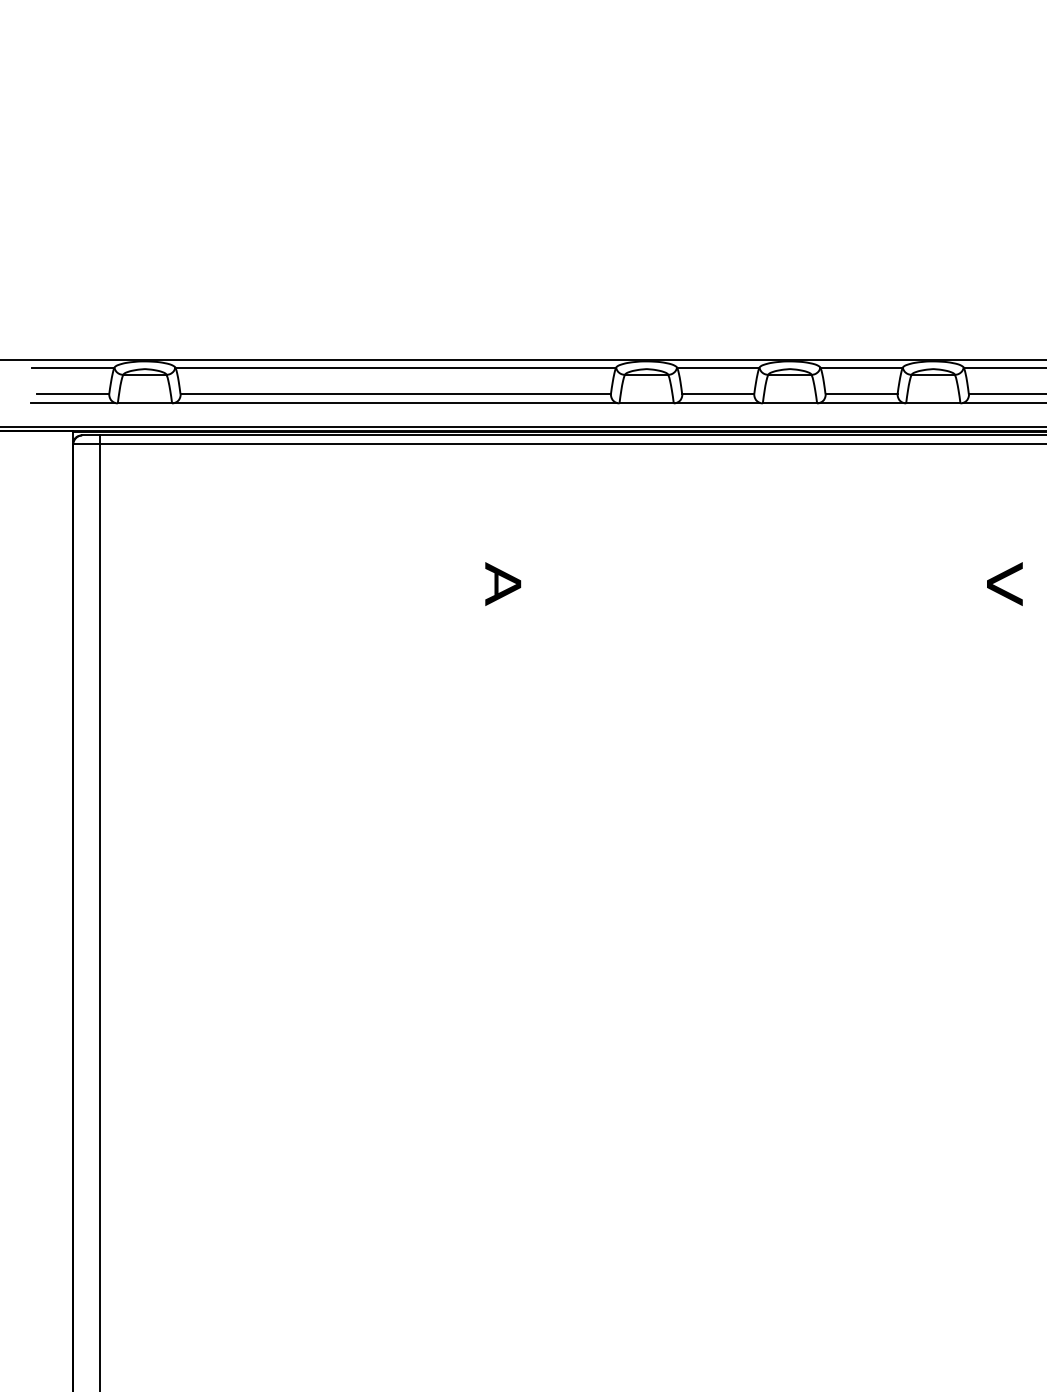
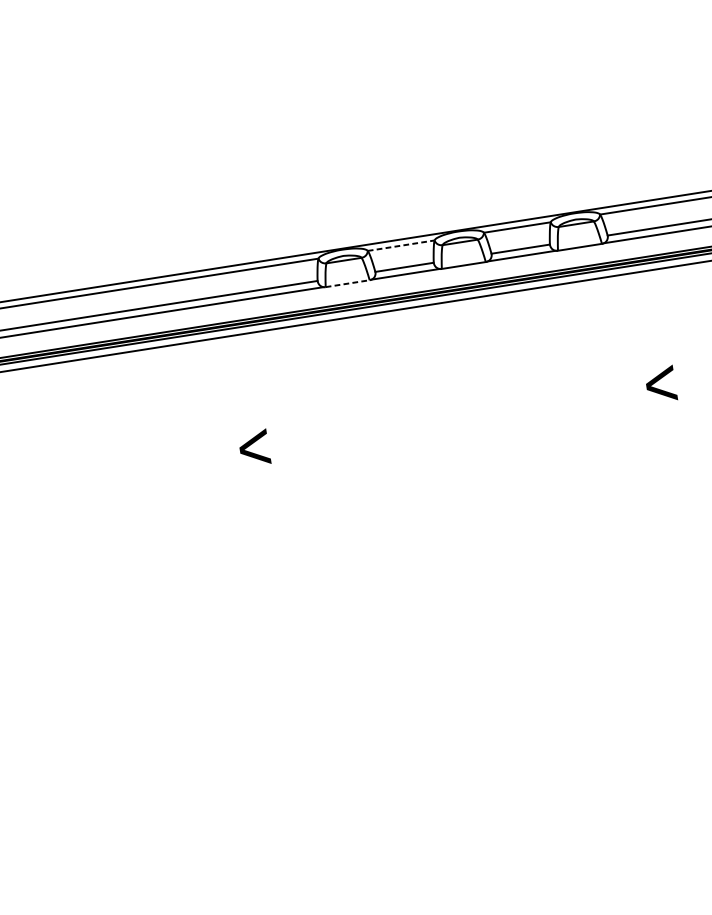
line: (718, 367) -> (401, 245), solid -> dashed
line: (647, 403) -> (348, 283), solid -> dashed
text: (503, 583) -> (254, 447), A -> V

